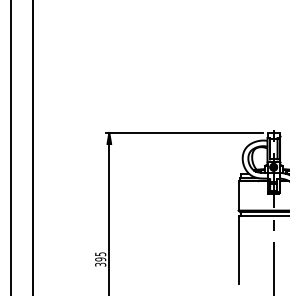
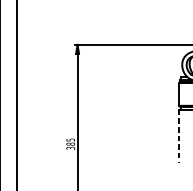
line: (238, 250) -> (178, 137), solid -> dashed
text: (100, 259) -> (70, 144), 395 -> 385

